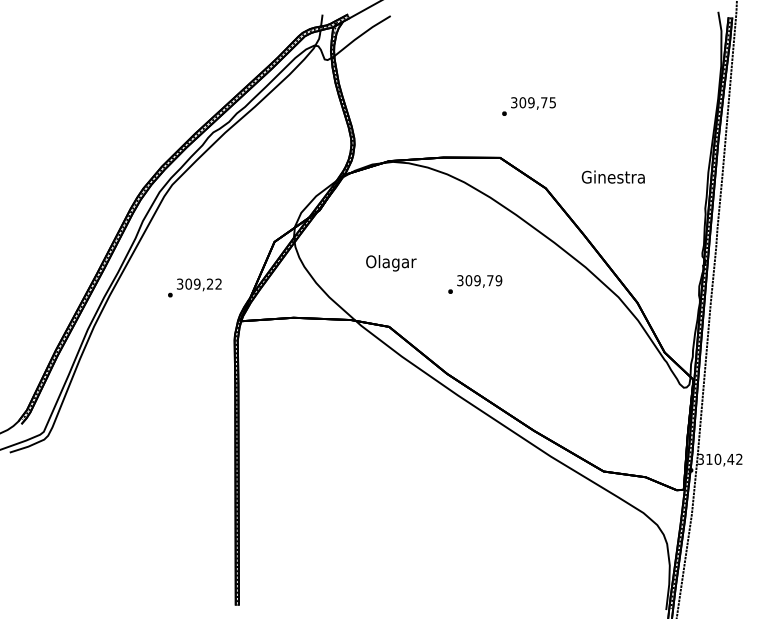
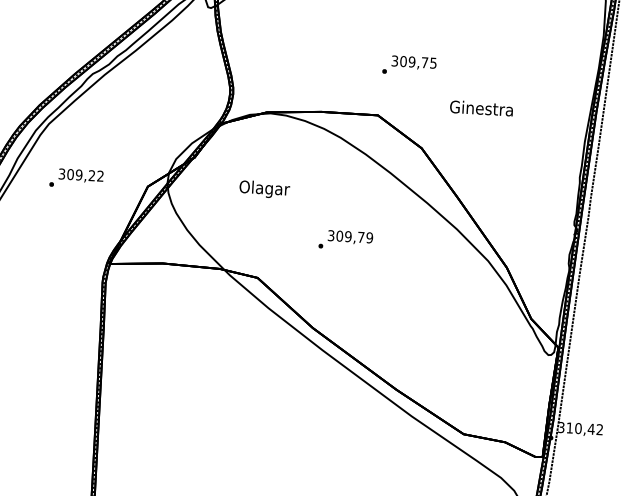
text: (612, 176) -> (480, 107), moved
text: (391, 263) -> (264, 189), moved
text: (194, 287) -> (76, 178), moved

